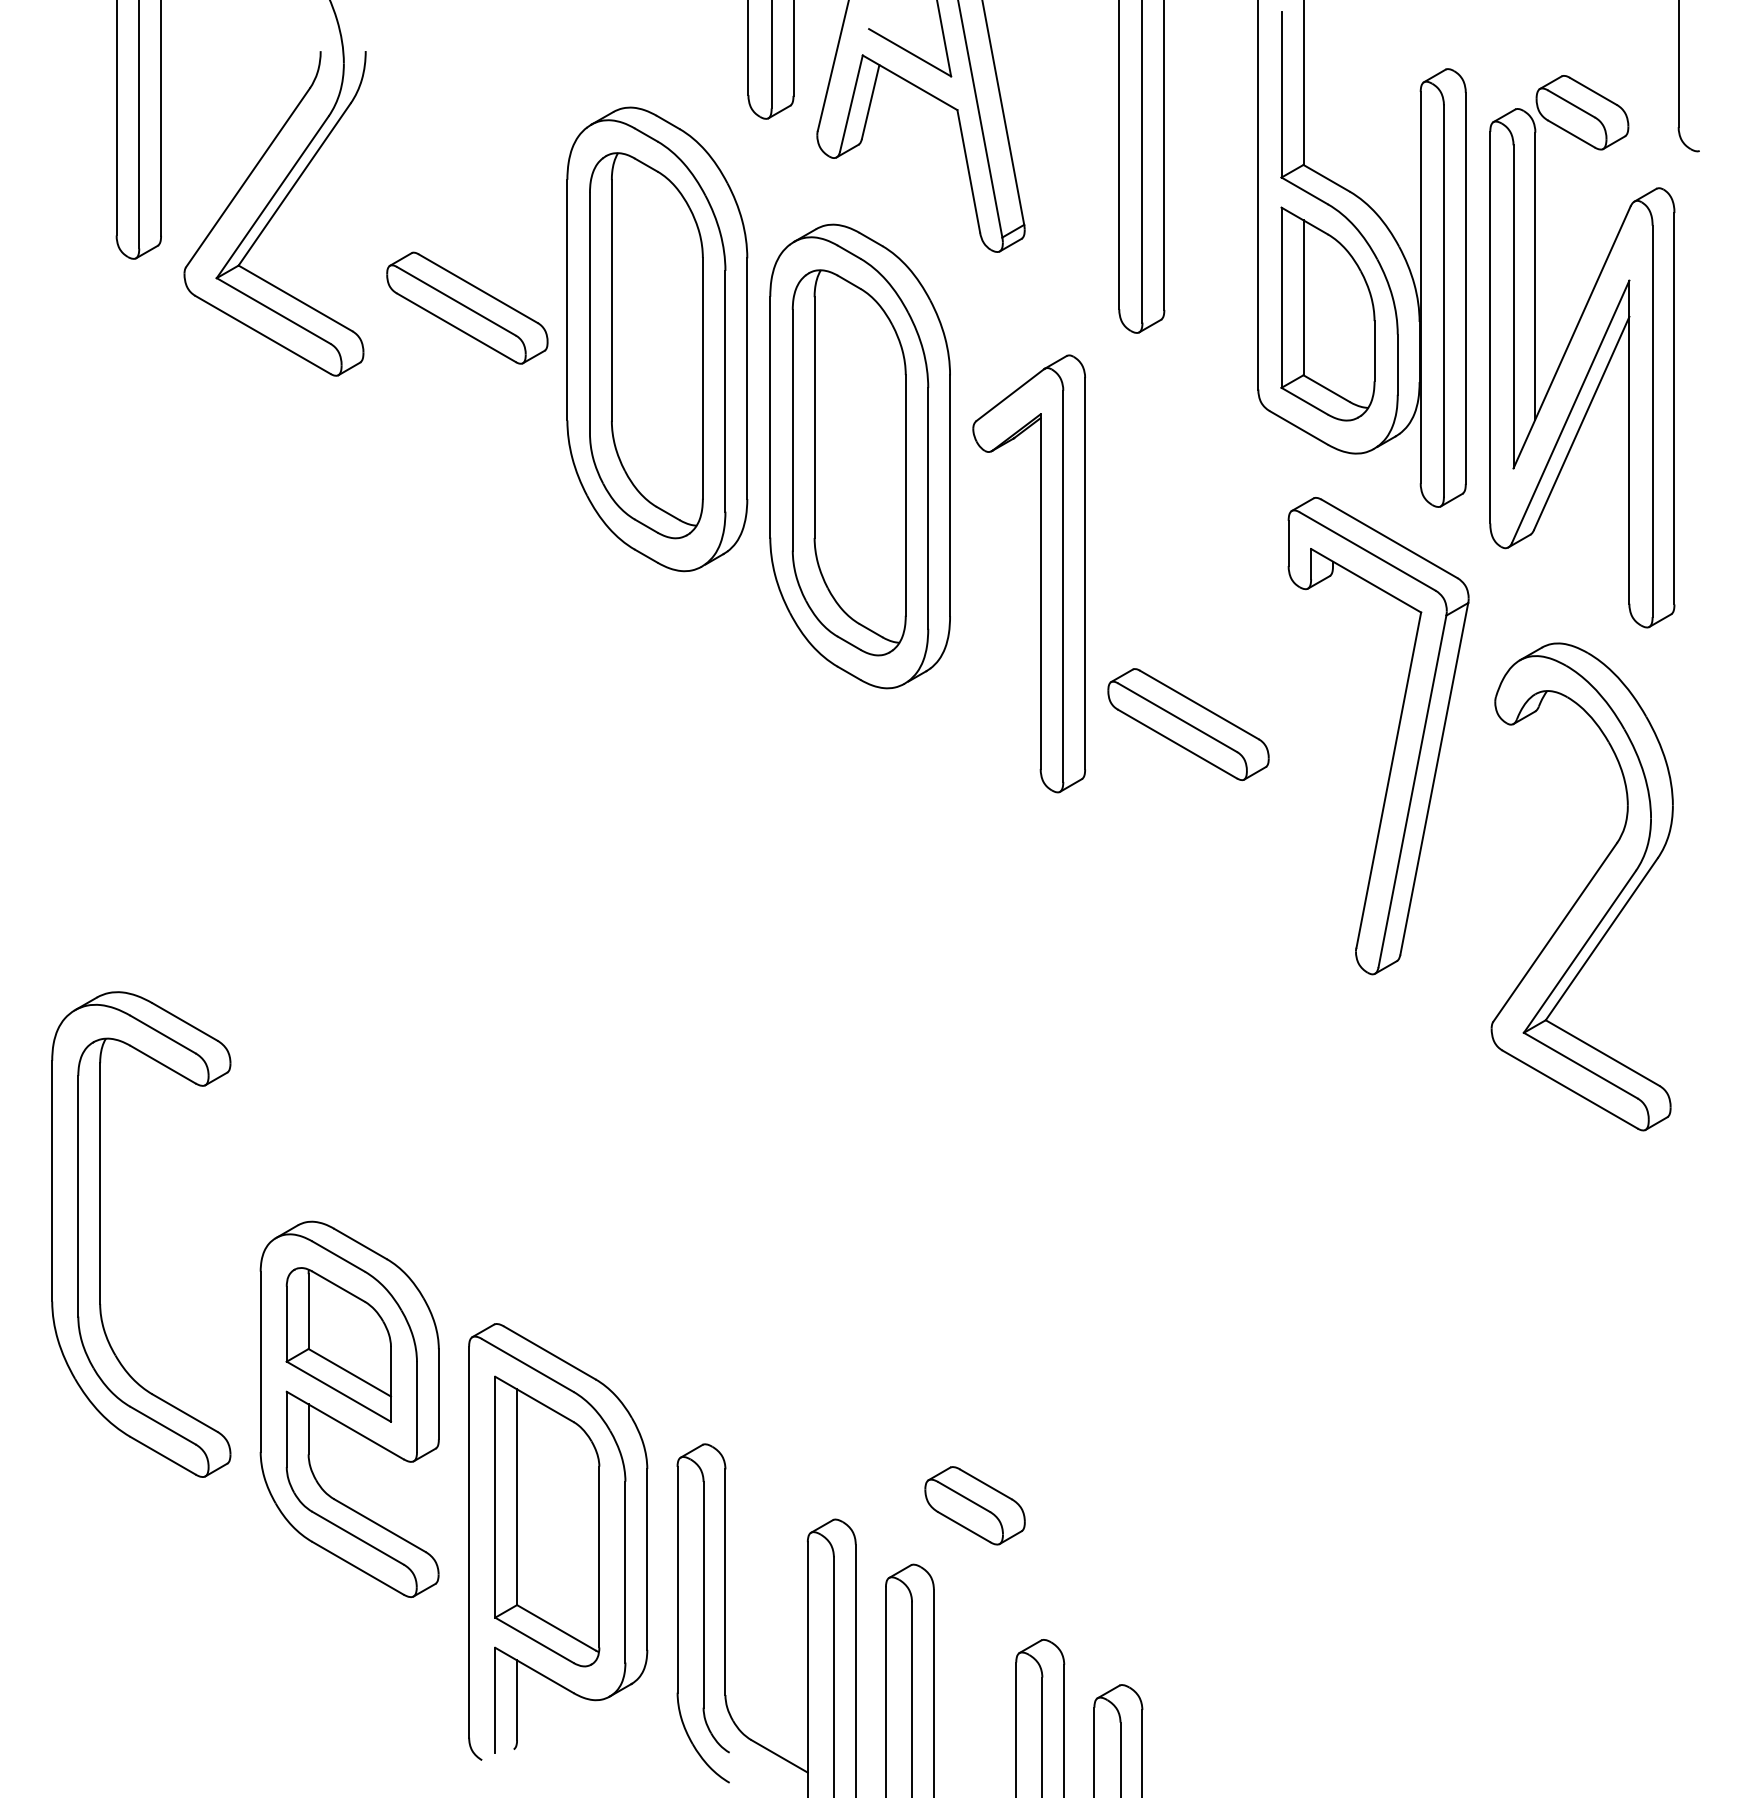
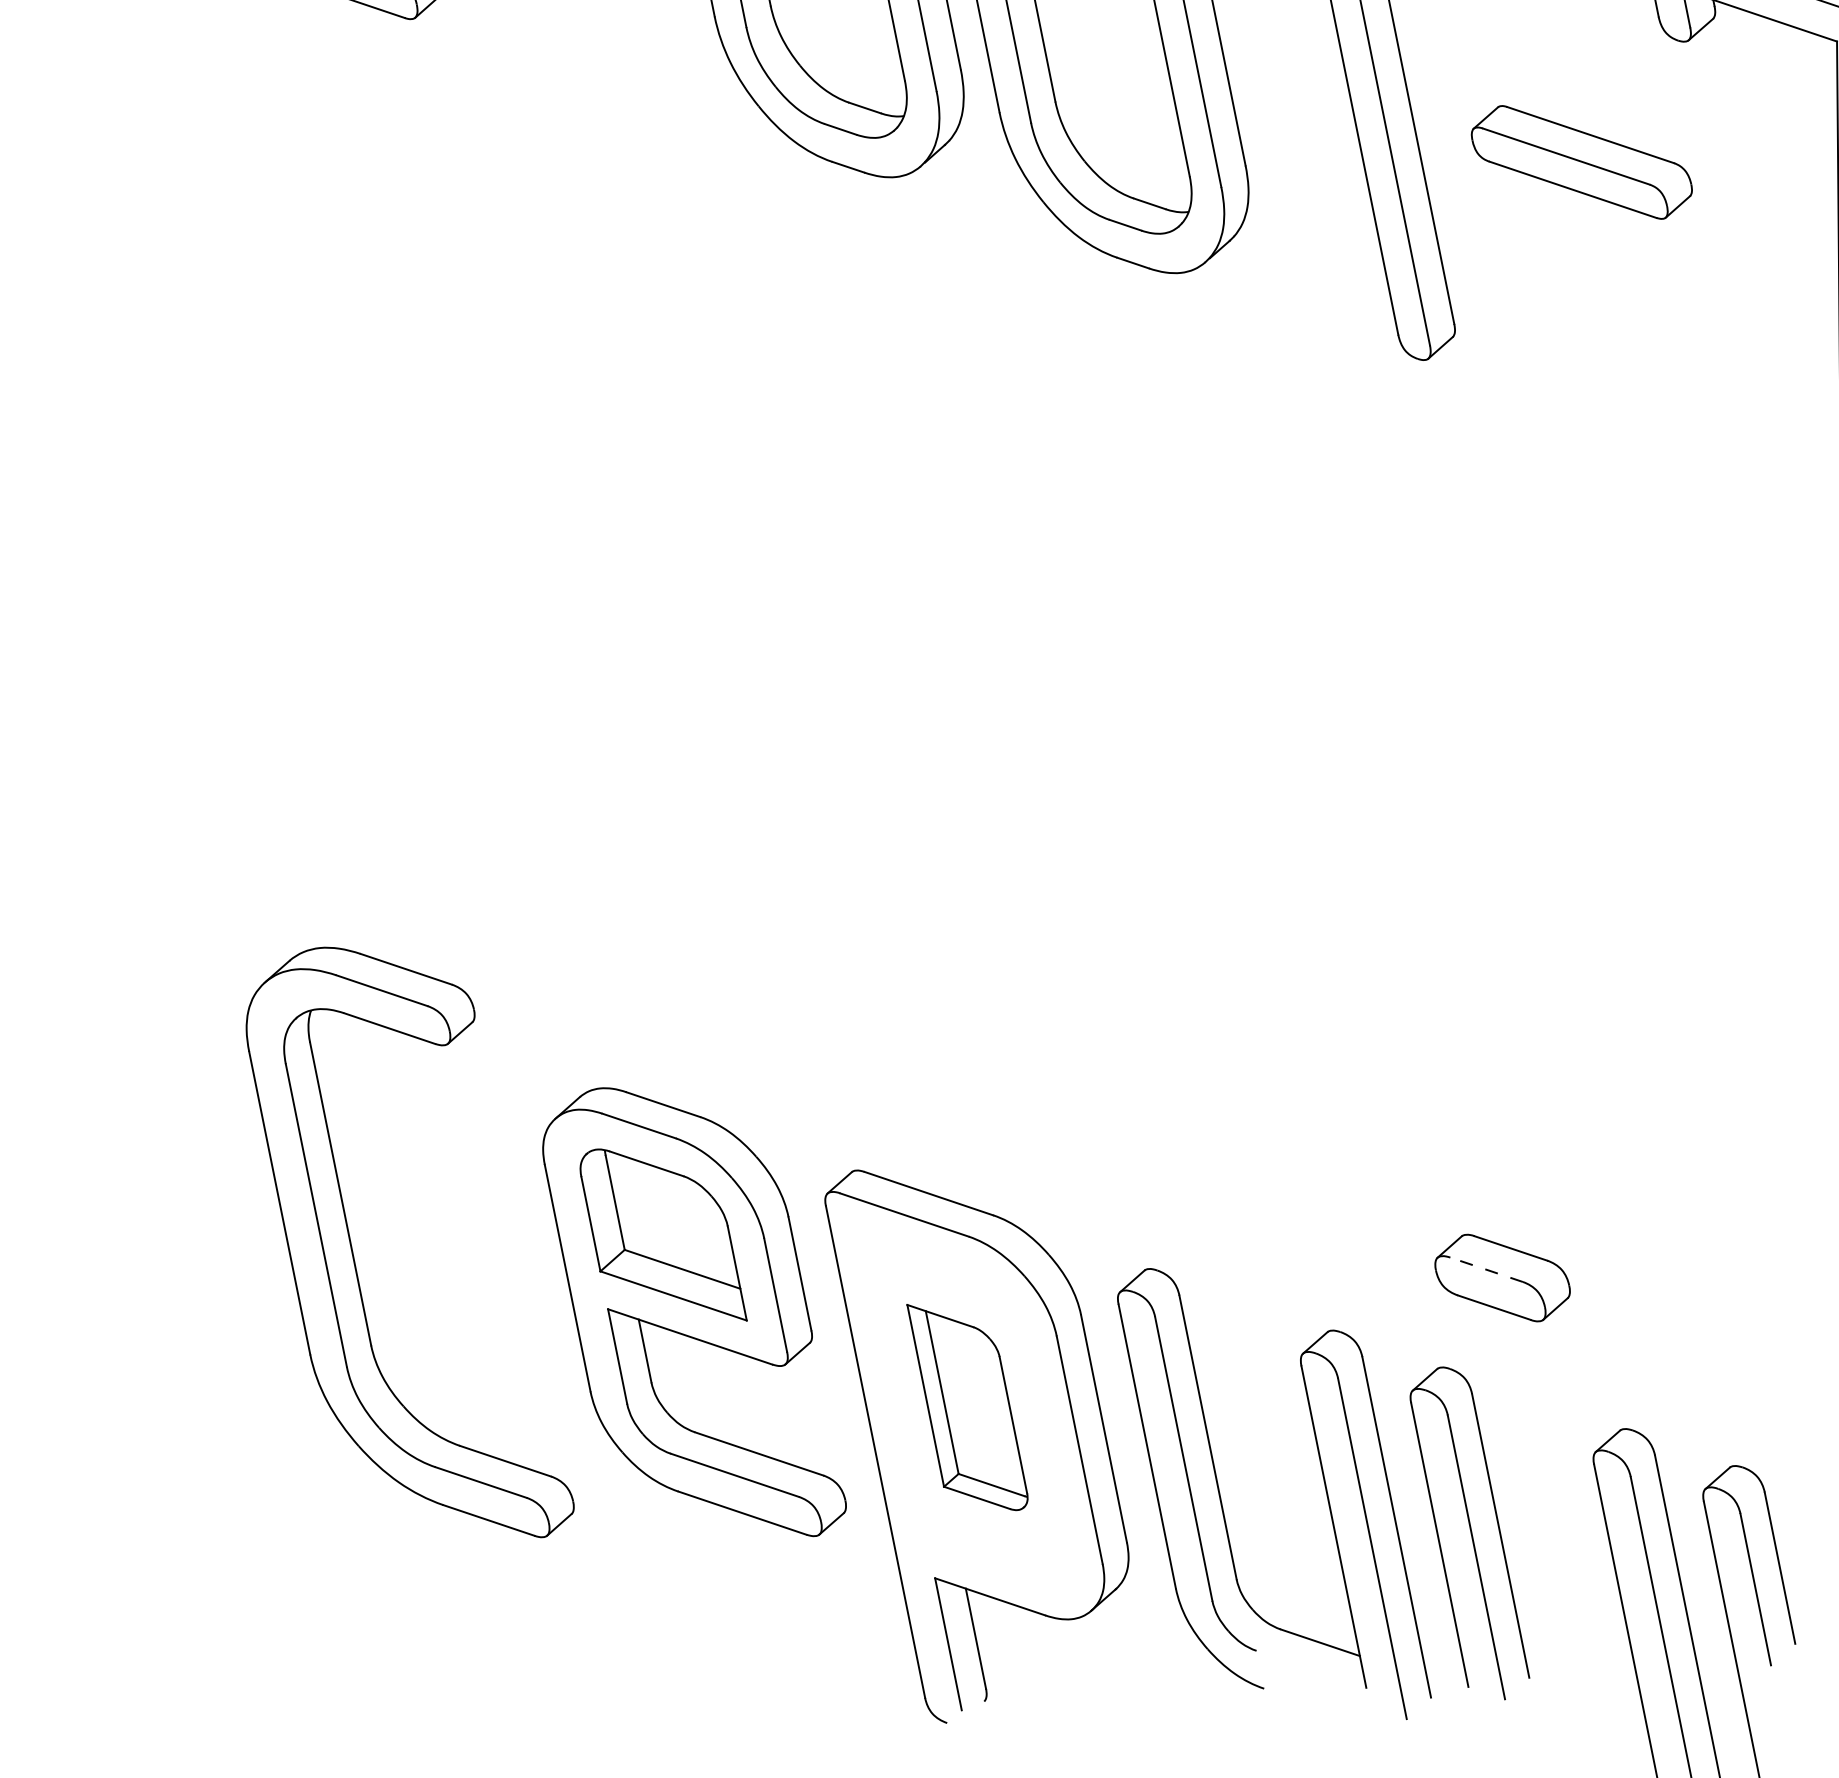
part: (1188, 724) -> (1581, 162), moved
part: (100, 1234) -> (353, 1258), moved
line: (964, 1497) -> (1487, 1270), solid -> dashed
part: (547, 1521) -> (968, 1406), size x0.6

